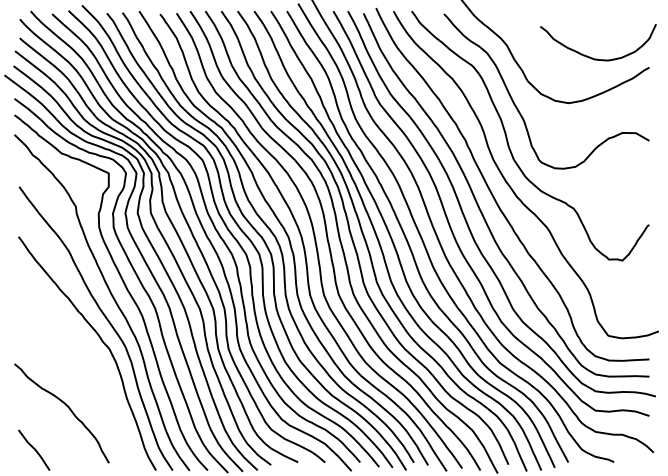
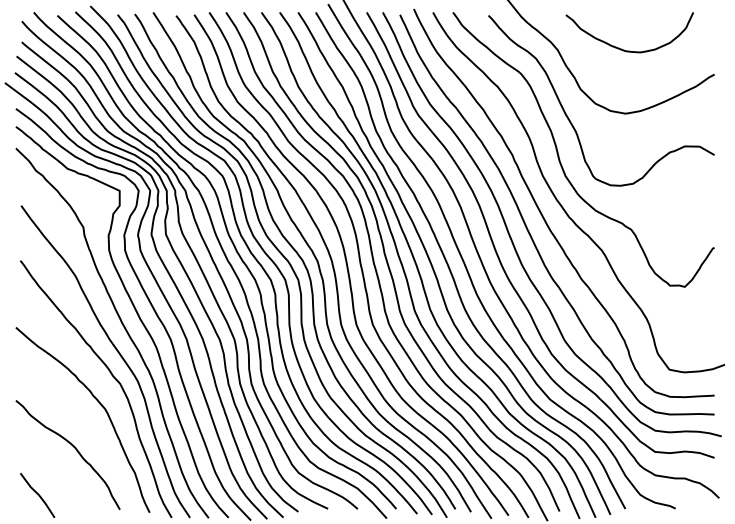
curve: (597, 58) -> (628, 50), moved
curve: (89, 366) -> (98, 403), added

